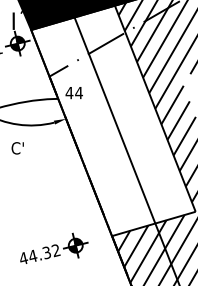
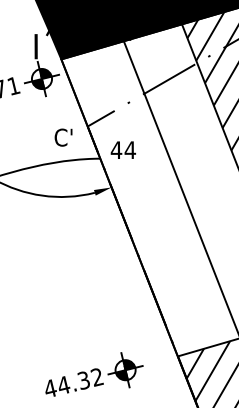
text: (17, 148) -> (63, 137), moved

